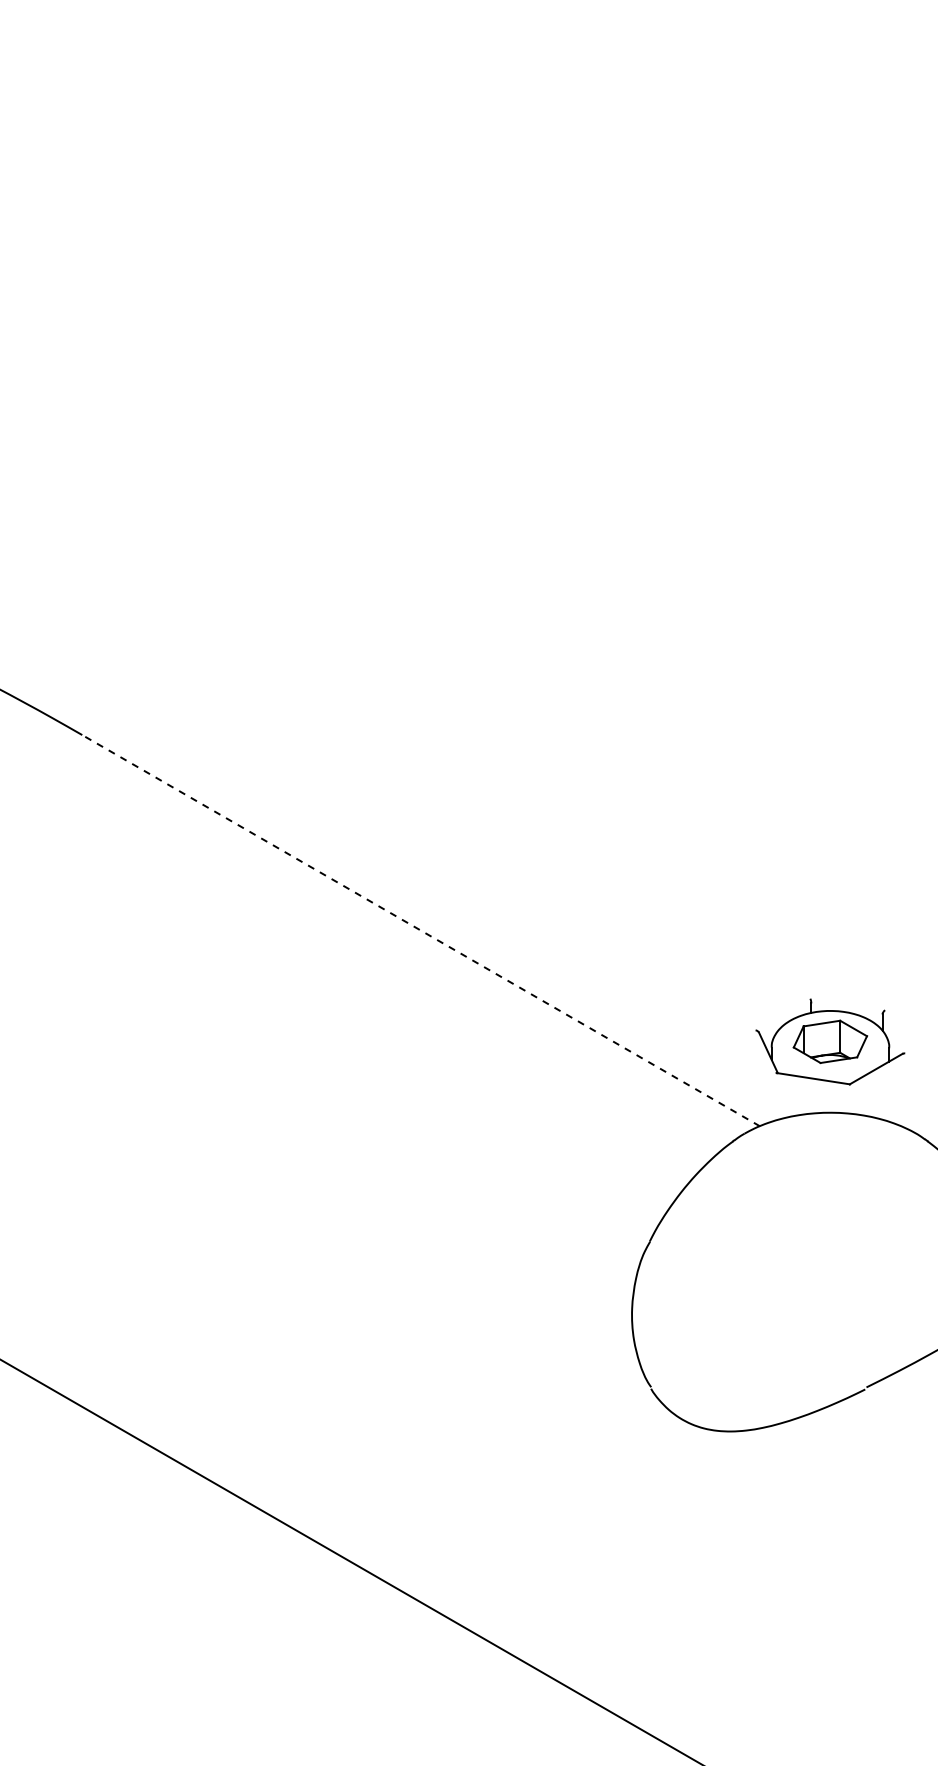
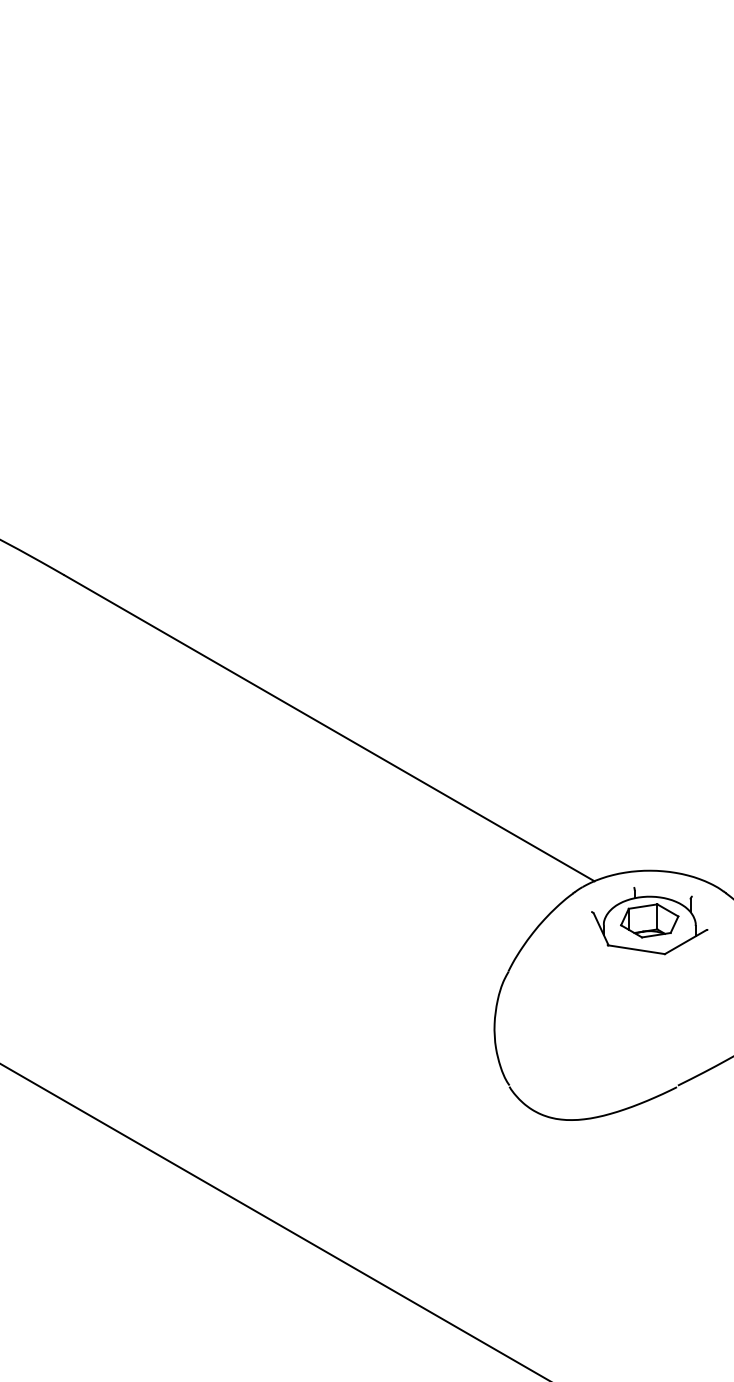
line: (420, 930) -> (329, 728), dashed -> solid
part: (830, 1041) -> (649, 920), moved

